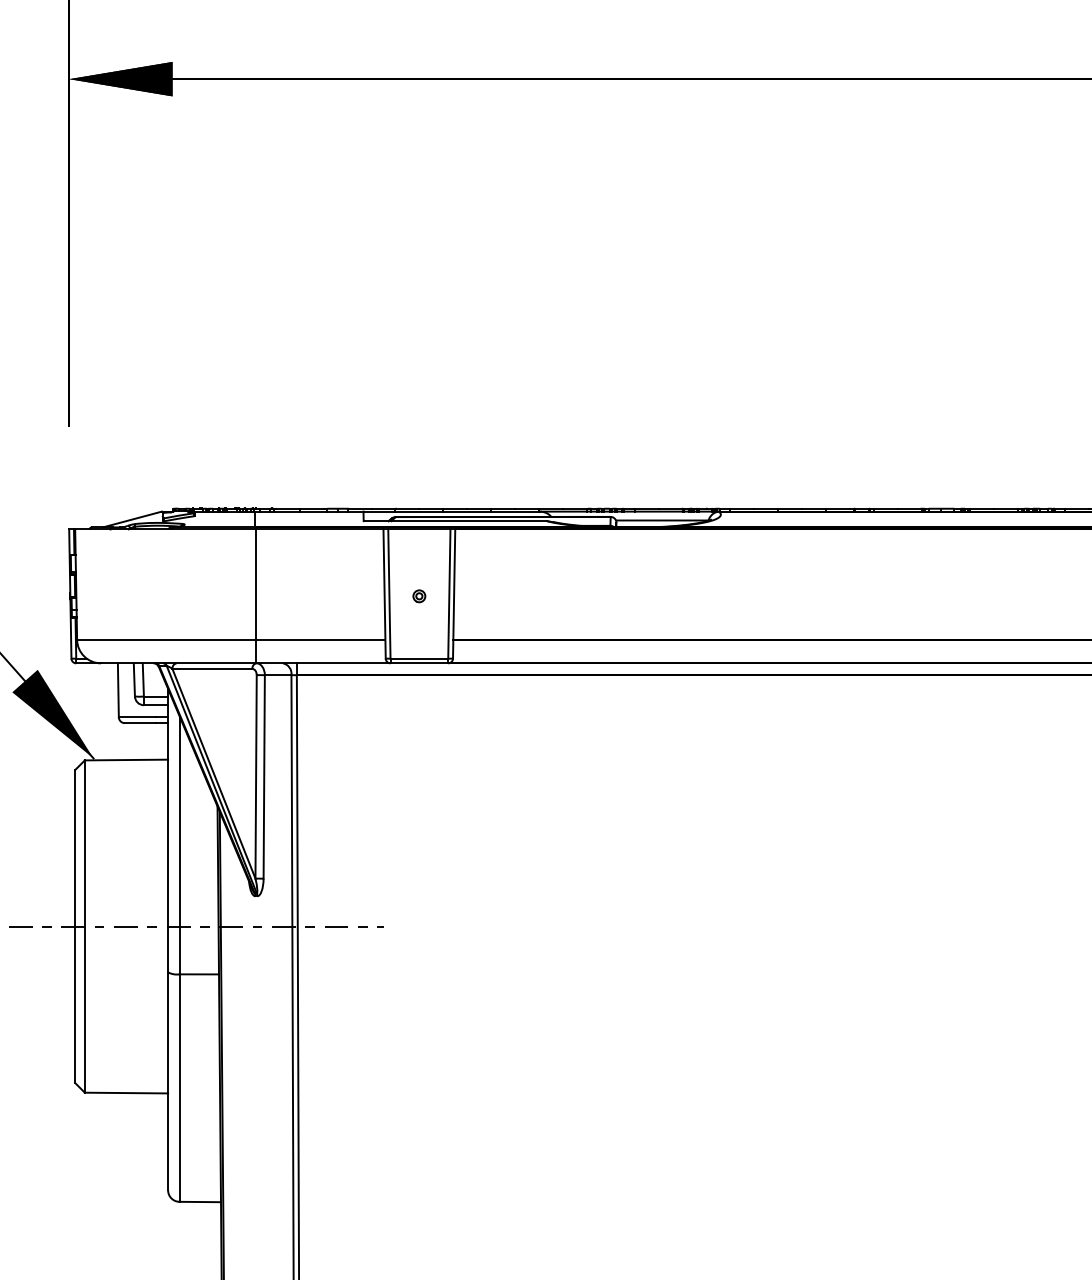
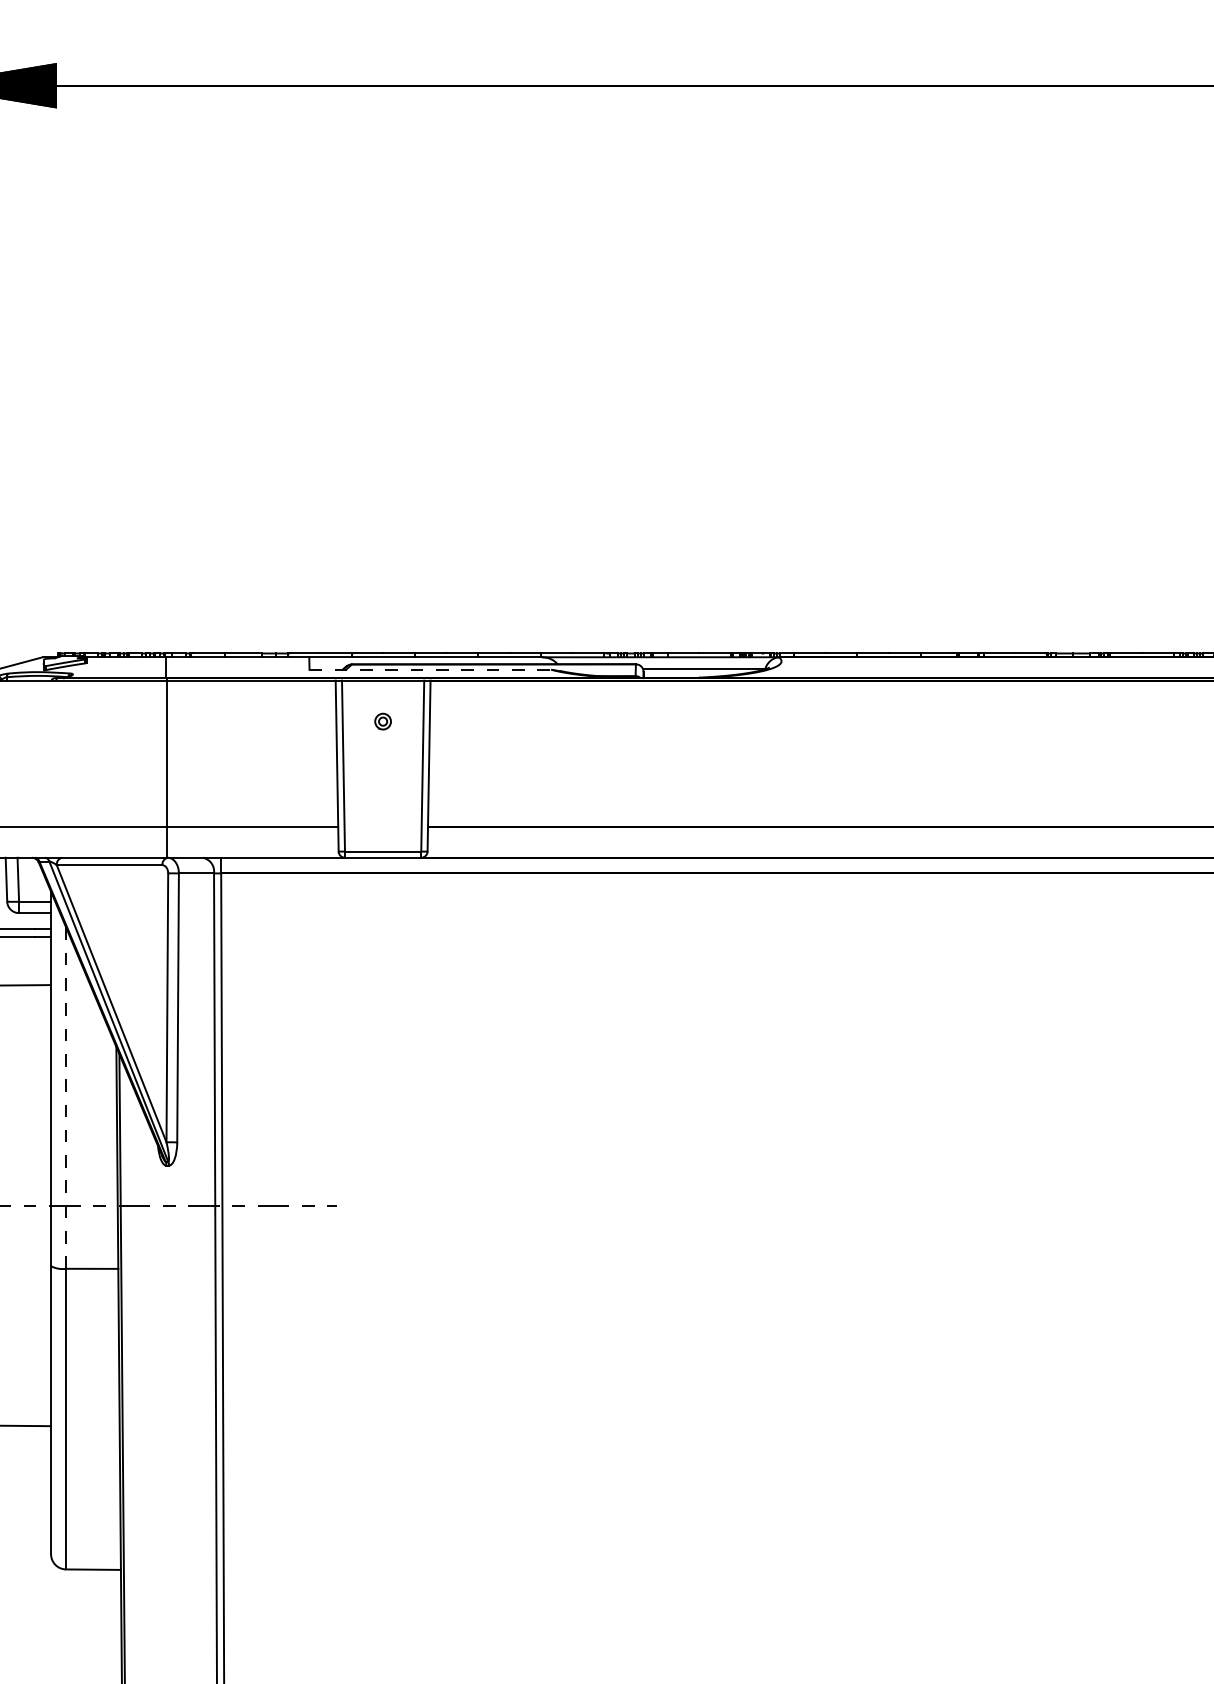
line: (455, 521) -> (430, 670), solid -> dashed
part: (419, 596) -> (383, 721), moved
line: (179, 845) -> (66, 1098), solid -> dashed

